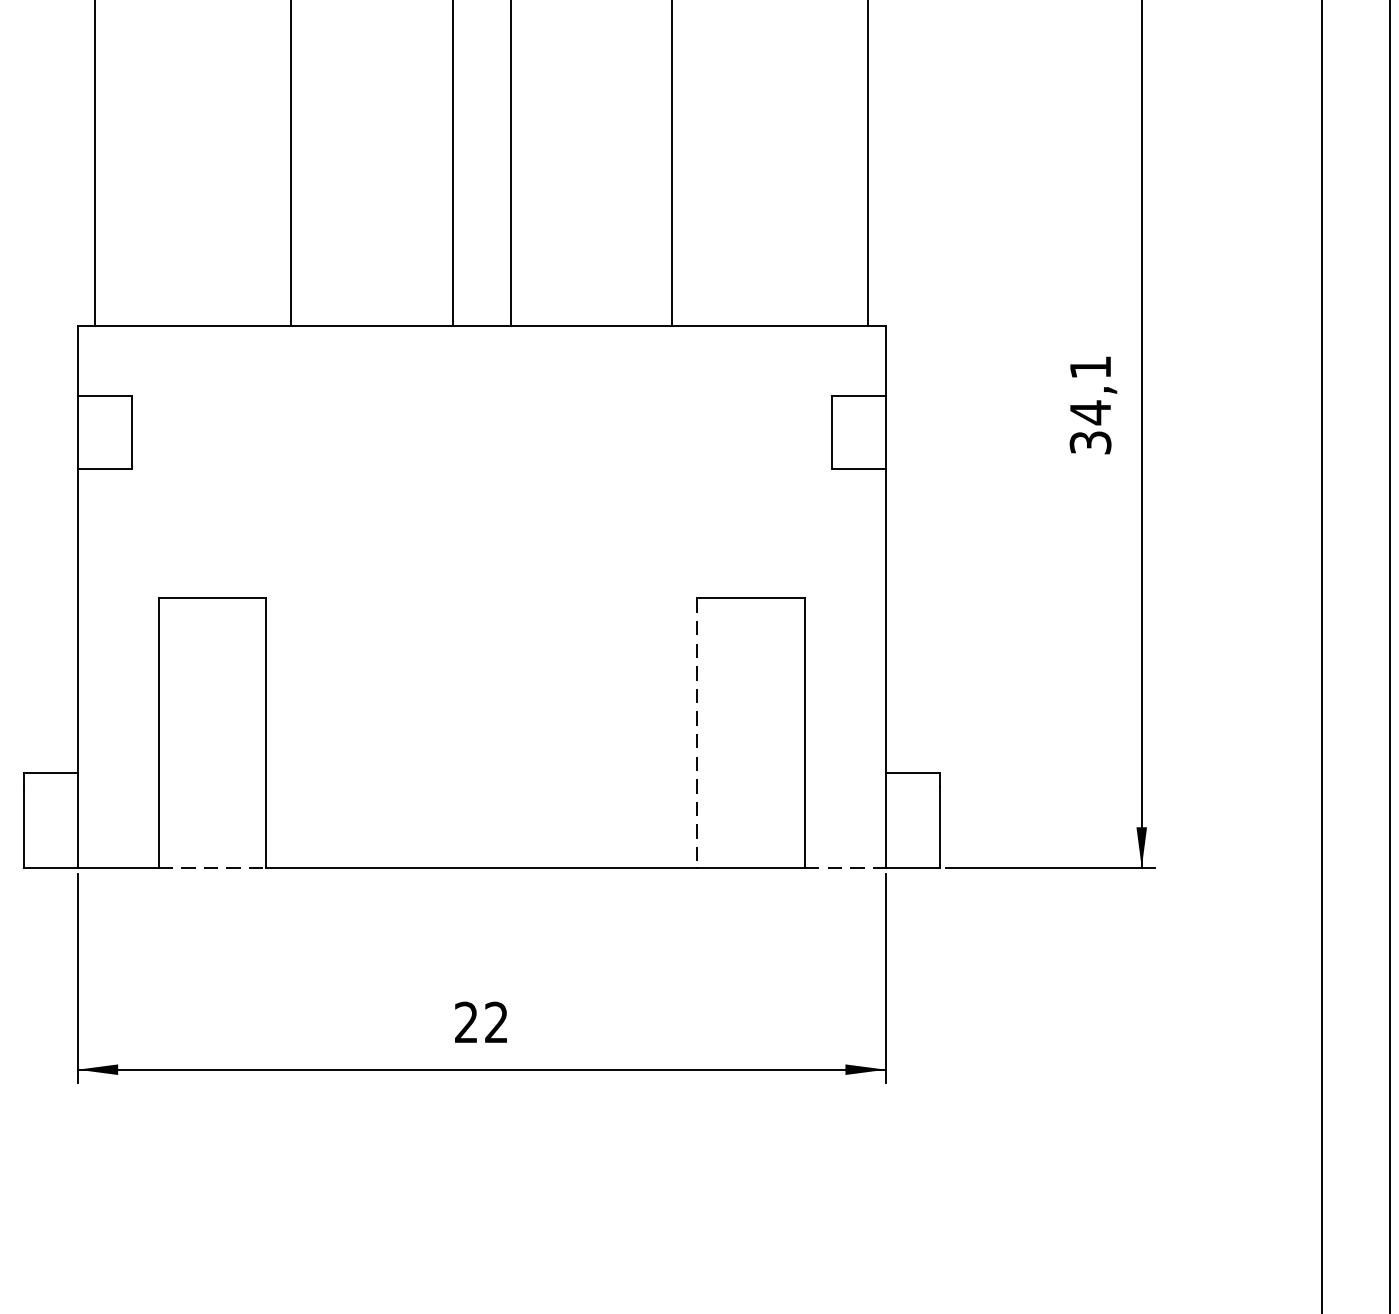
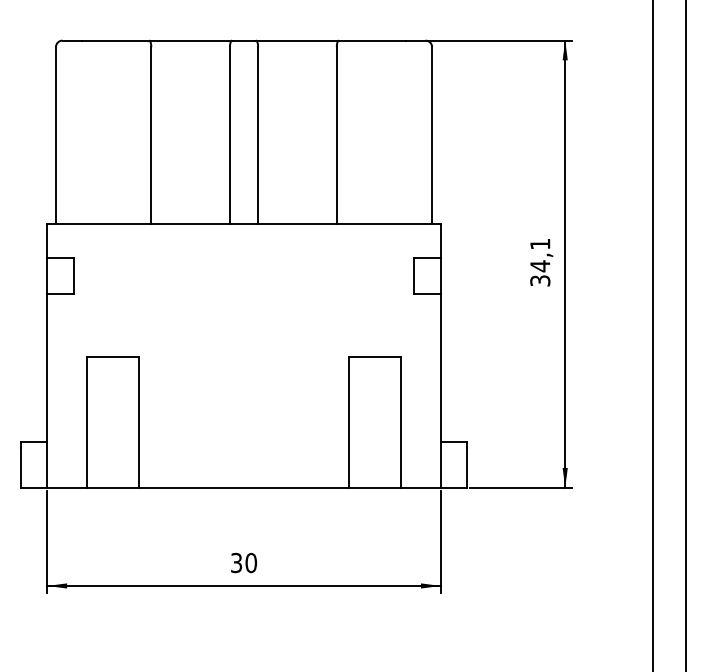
line: (696, 733) -> (348, 422), dashed -> solid
line: (213, 867) -> (113, 487), dashed -> solid
line: (846, 867) -> (421, 487), dashed -> solid
text: (482, 1023) -> (244, 563), 22 -> 30

